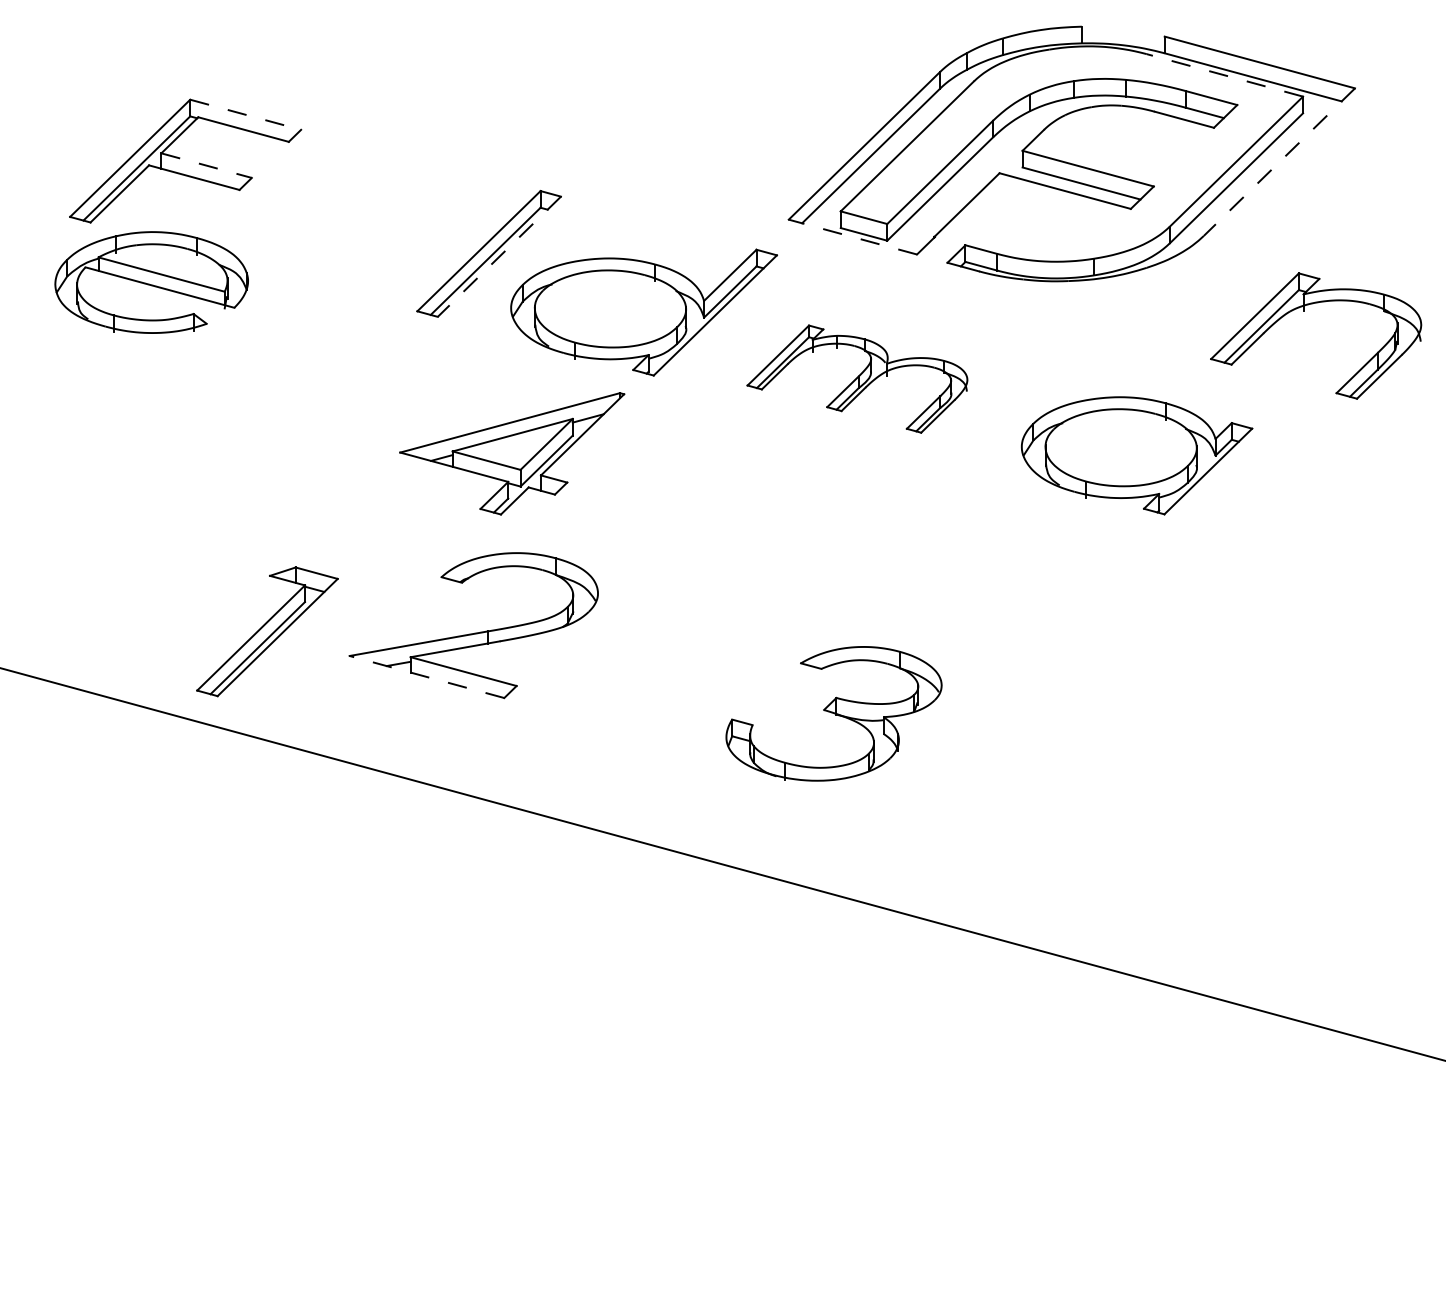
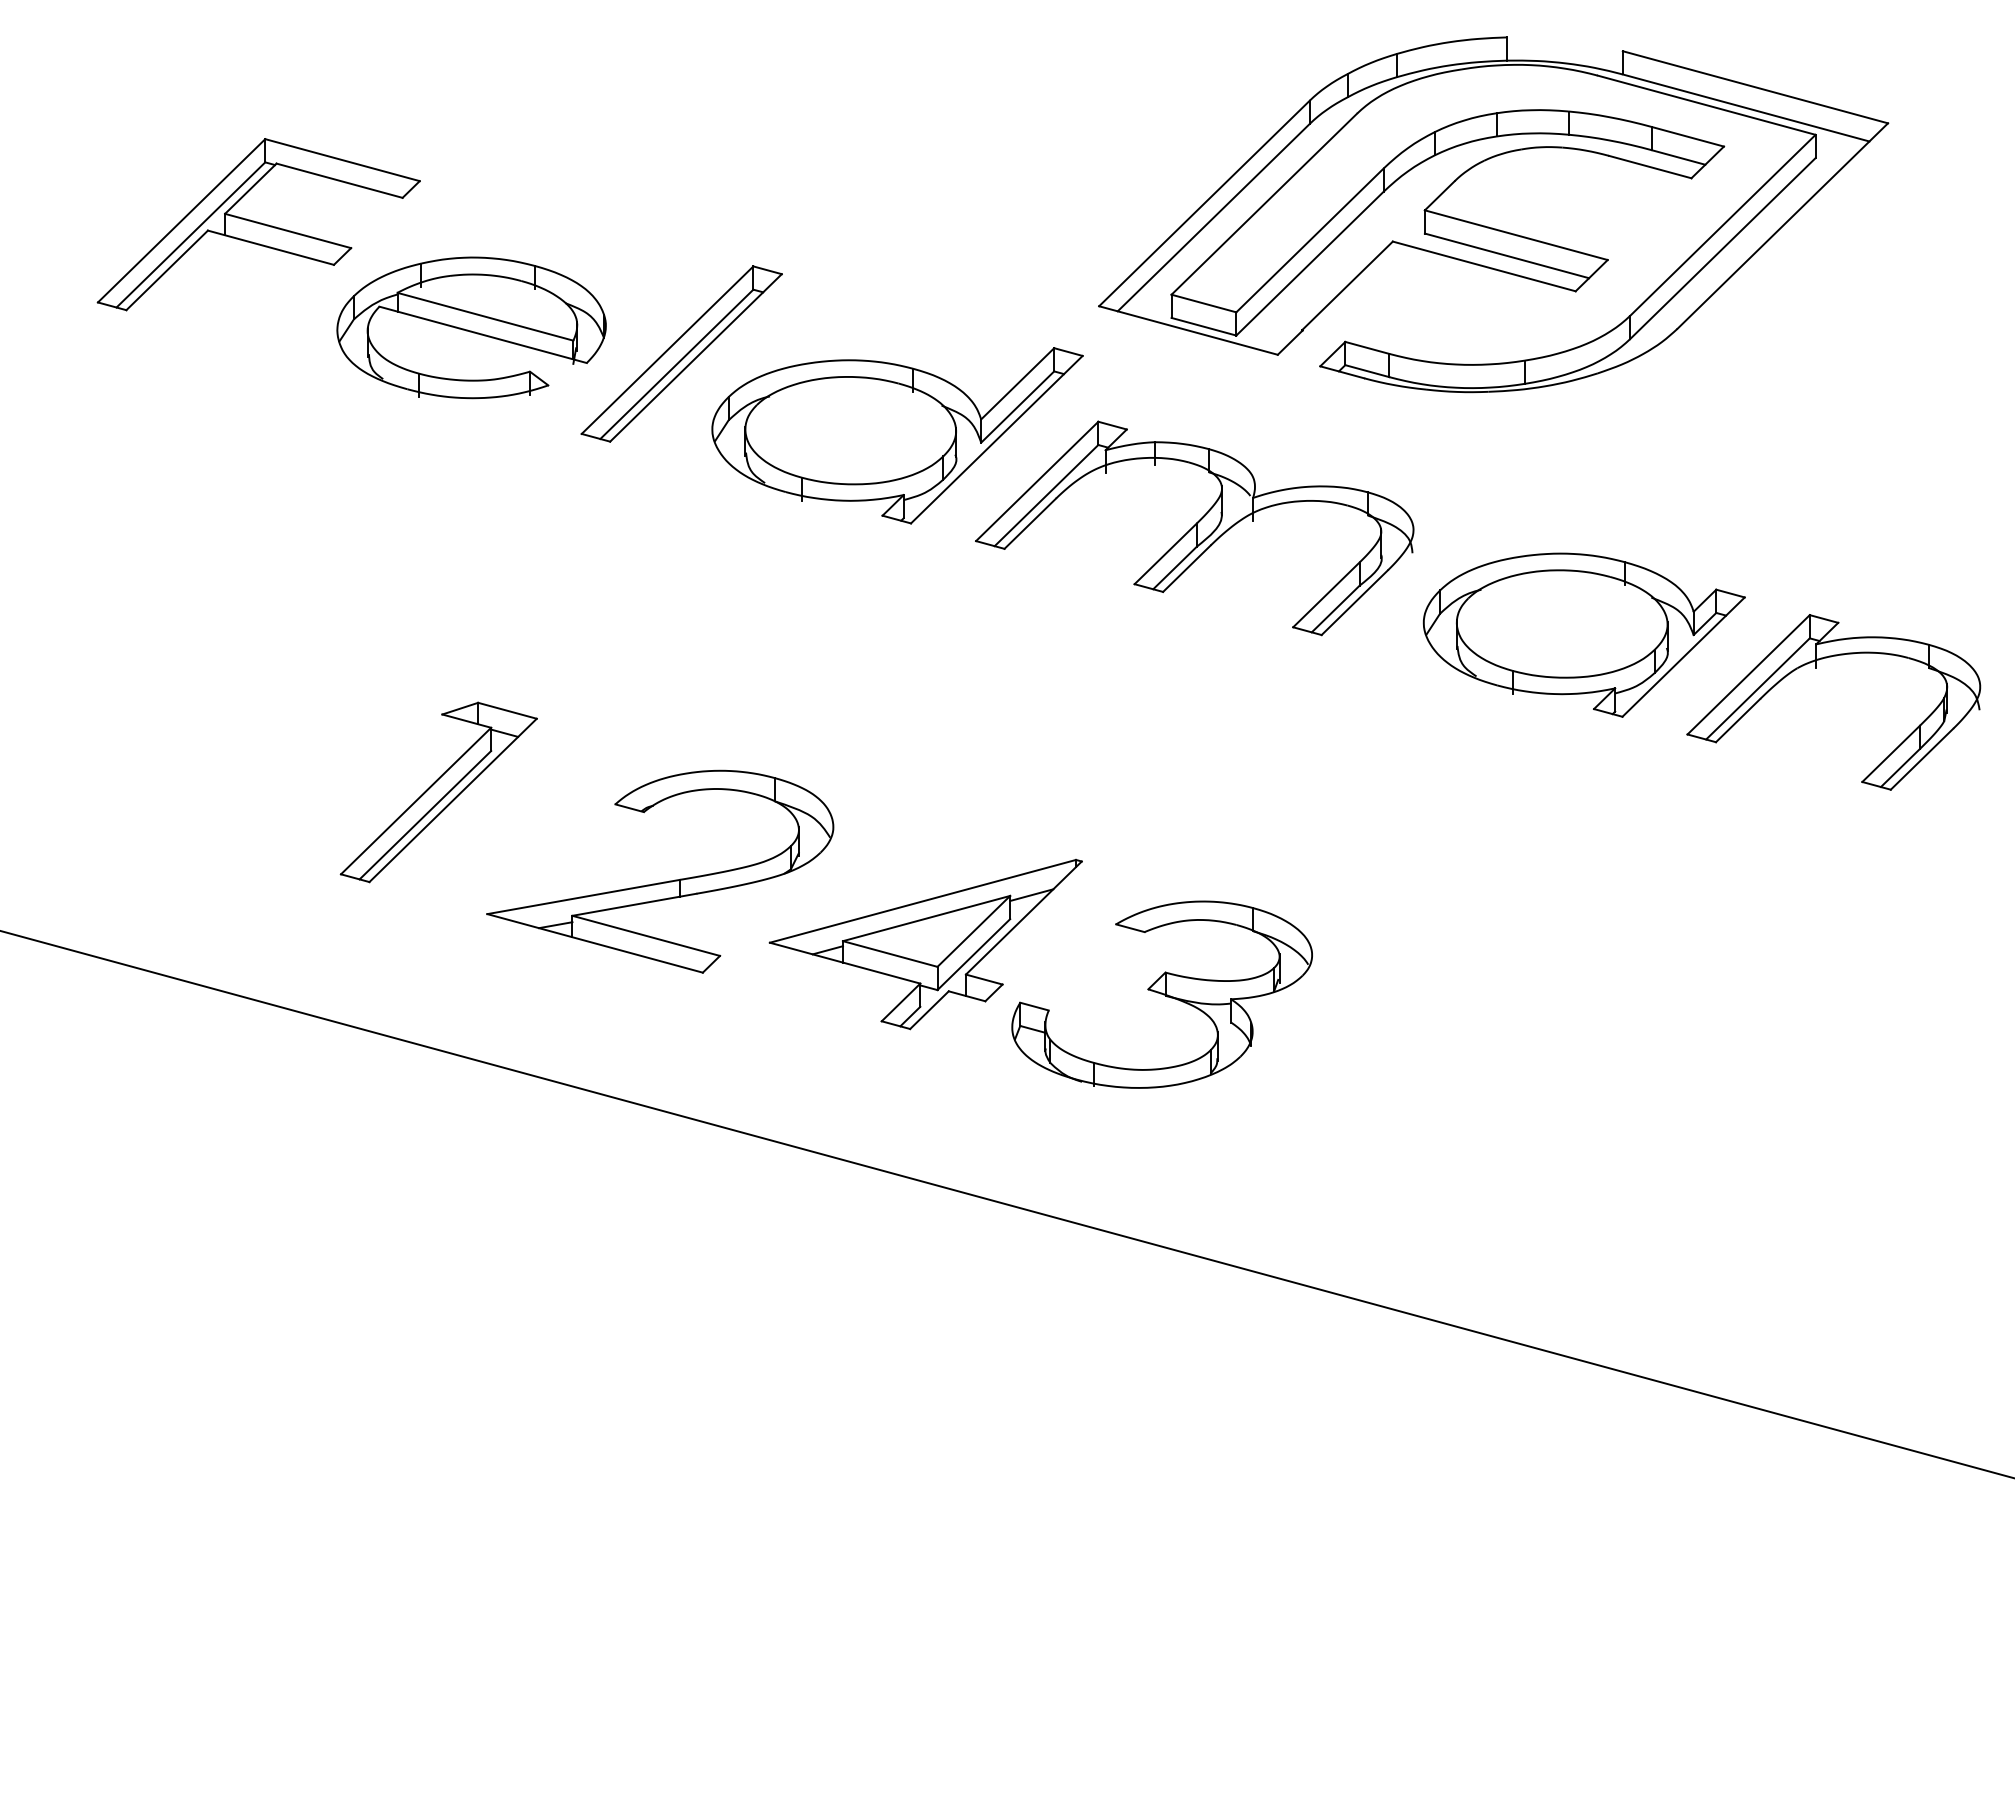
line: (1224, 75) -> (1706, 105), dashed -> solid
line: (246, 115) -> (343, 160), dashed -> solid
line: (1279, 162) -> (1782, 226), dashed -> solid
line: (206, 166) -> (288, 231), dashed -> solid
line: (852, 237) -> (1188, 330), dashed -> solid
line: (499, 256) -> (696, 357), dashed -> solid
part: (151, 282) -> (471, 327), moved
part: (1303, 311) -> (1816, 668), moved
part: (857, 379) -> (1194, 528), size x1.43
part: (511, 453) -> (925, 944), moved
part: (267, 631) -> (438, 792), moved
line: (427, 677) -> (595, 943), dashed -> solid

